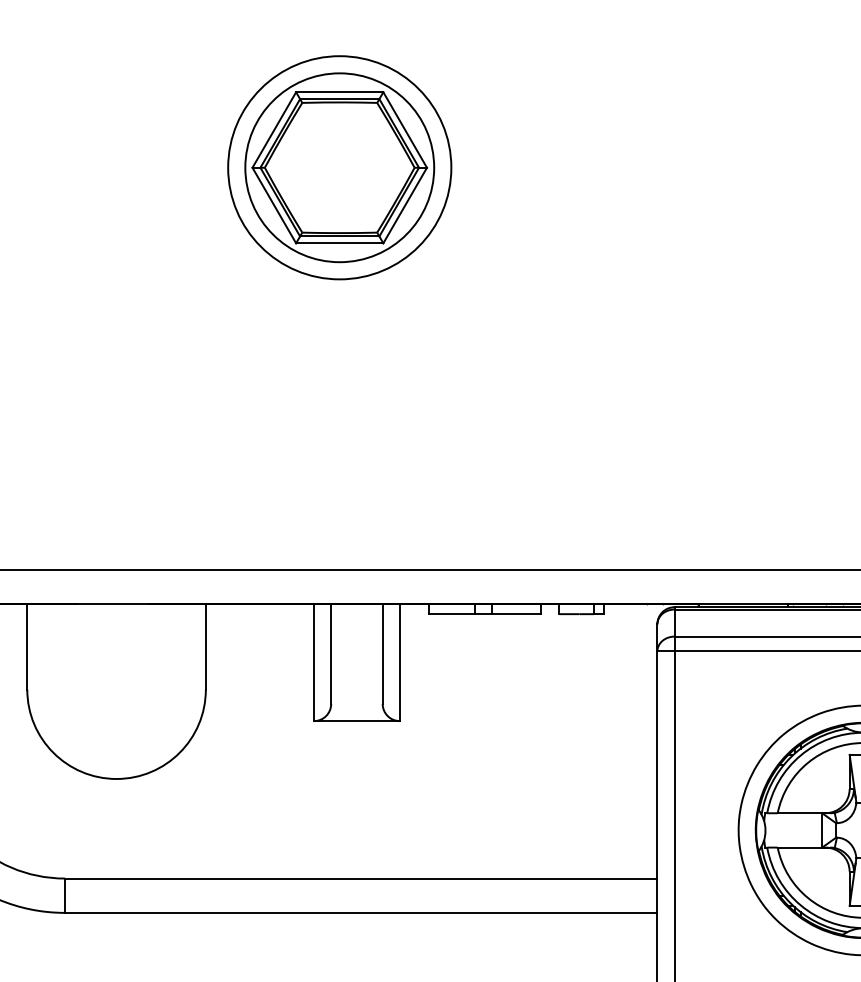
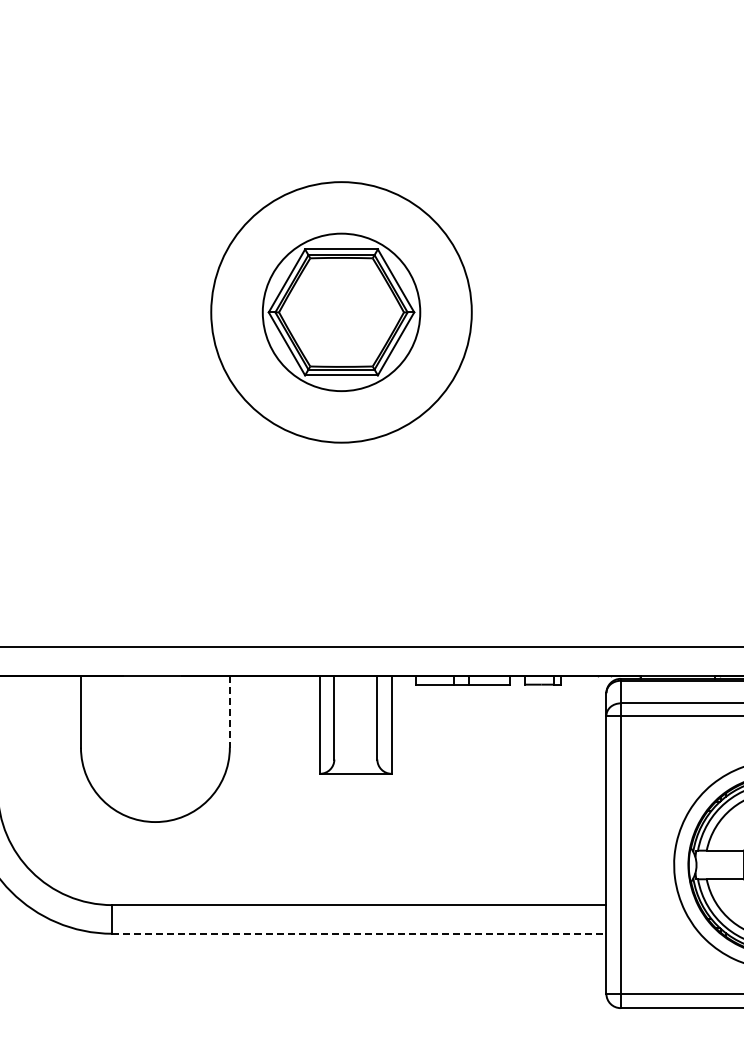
circle: (339, 167) -> (341, 312), size x1.4
line: (205, 646) -> (229, 711), solid -> dashed
line: (361, 912) -> (359, 933), solid -> dashed

